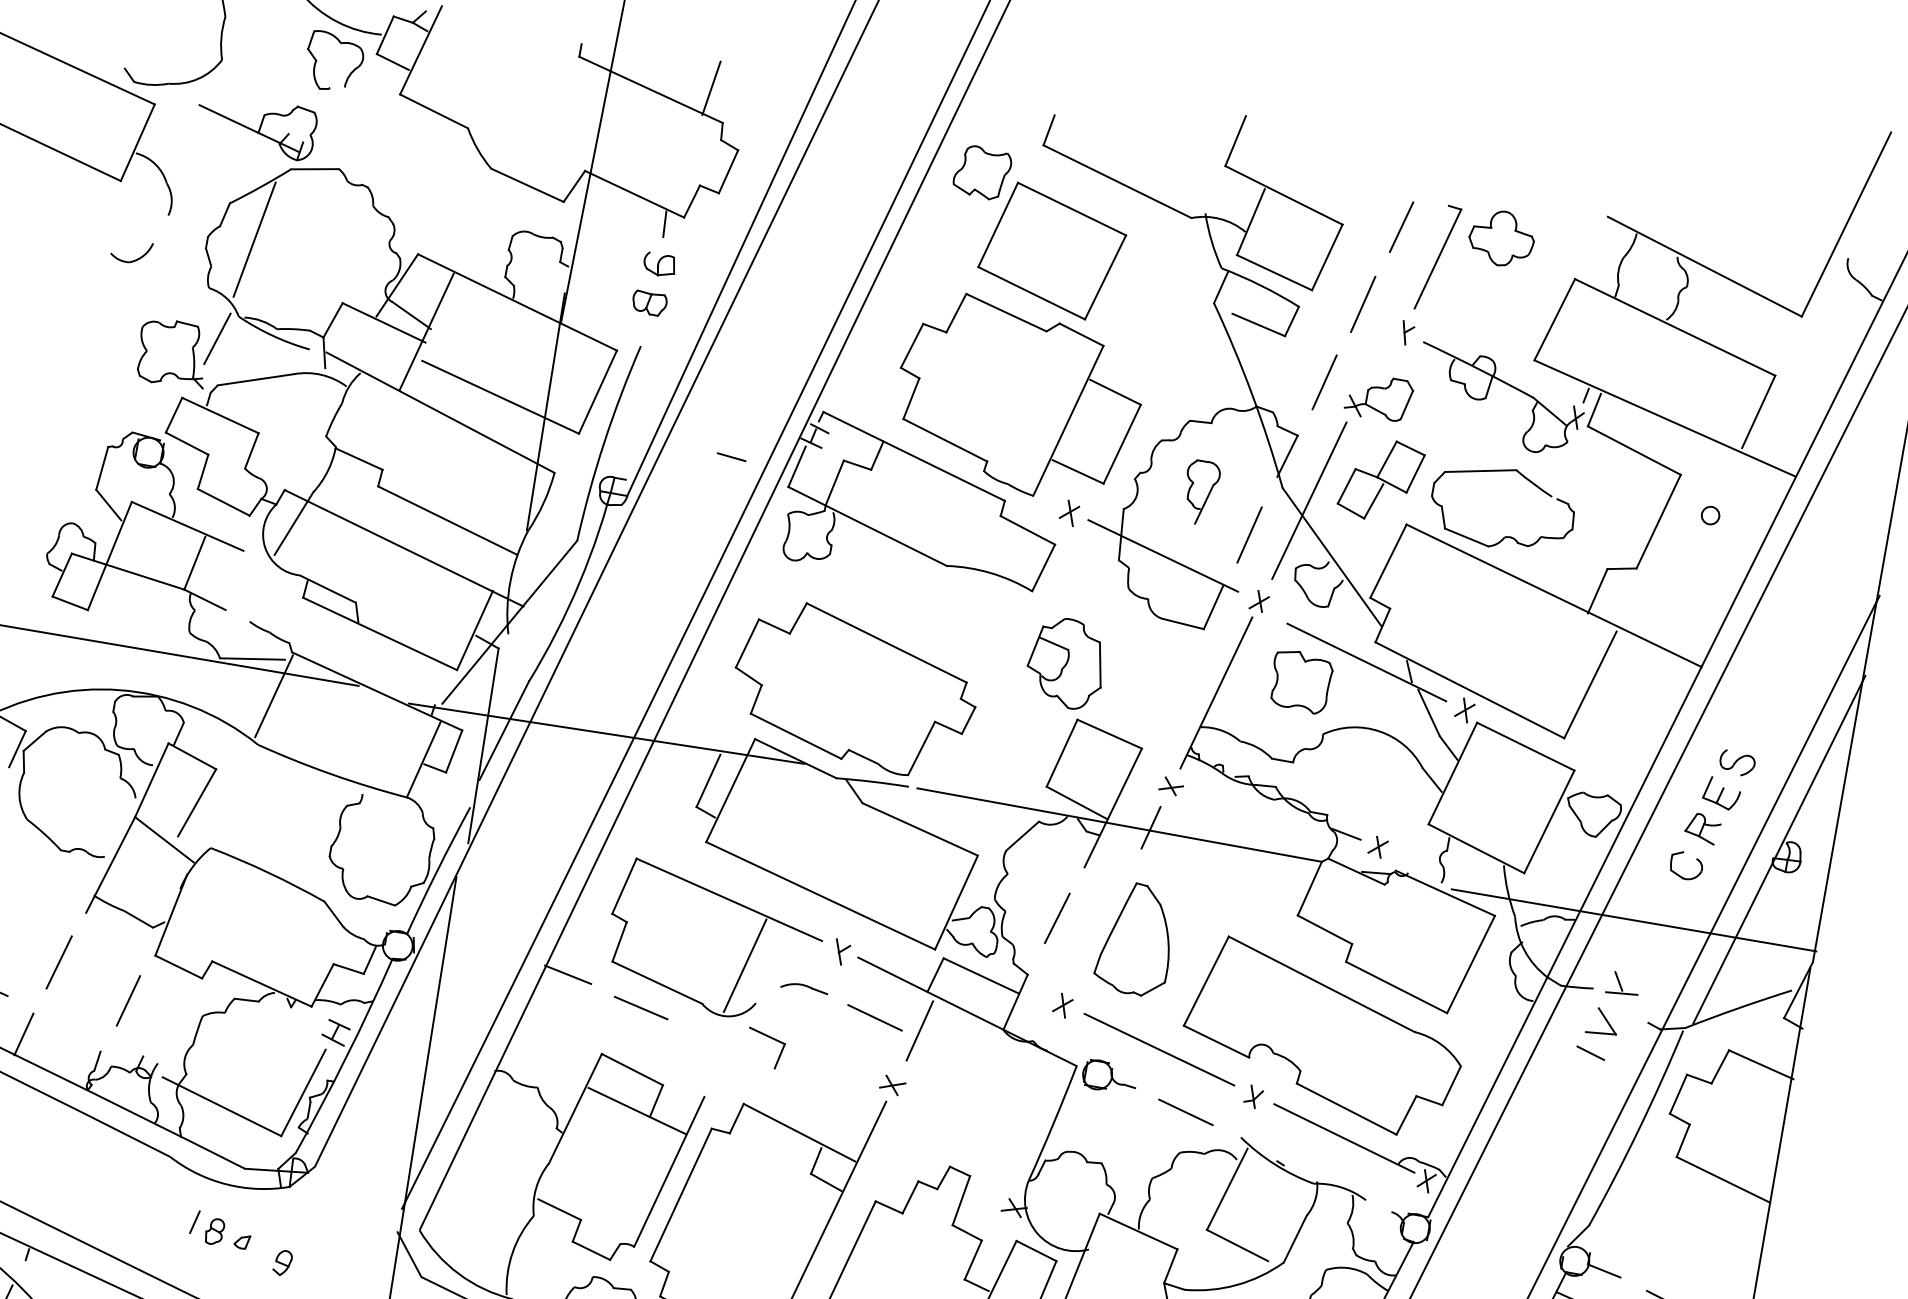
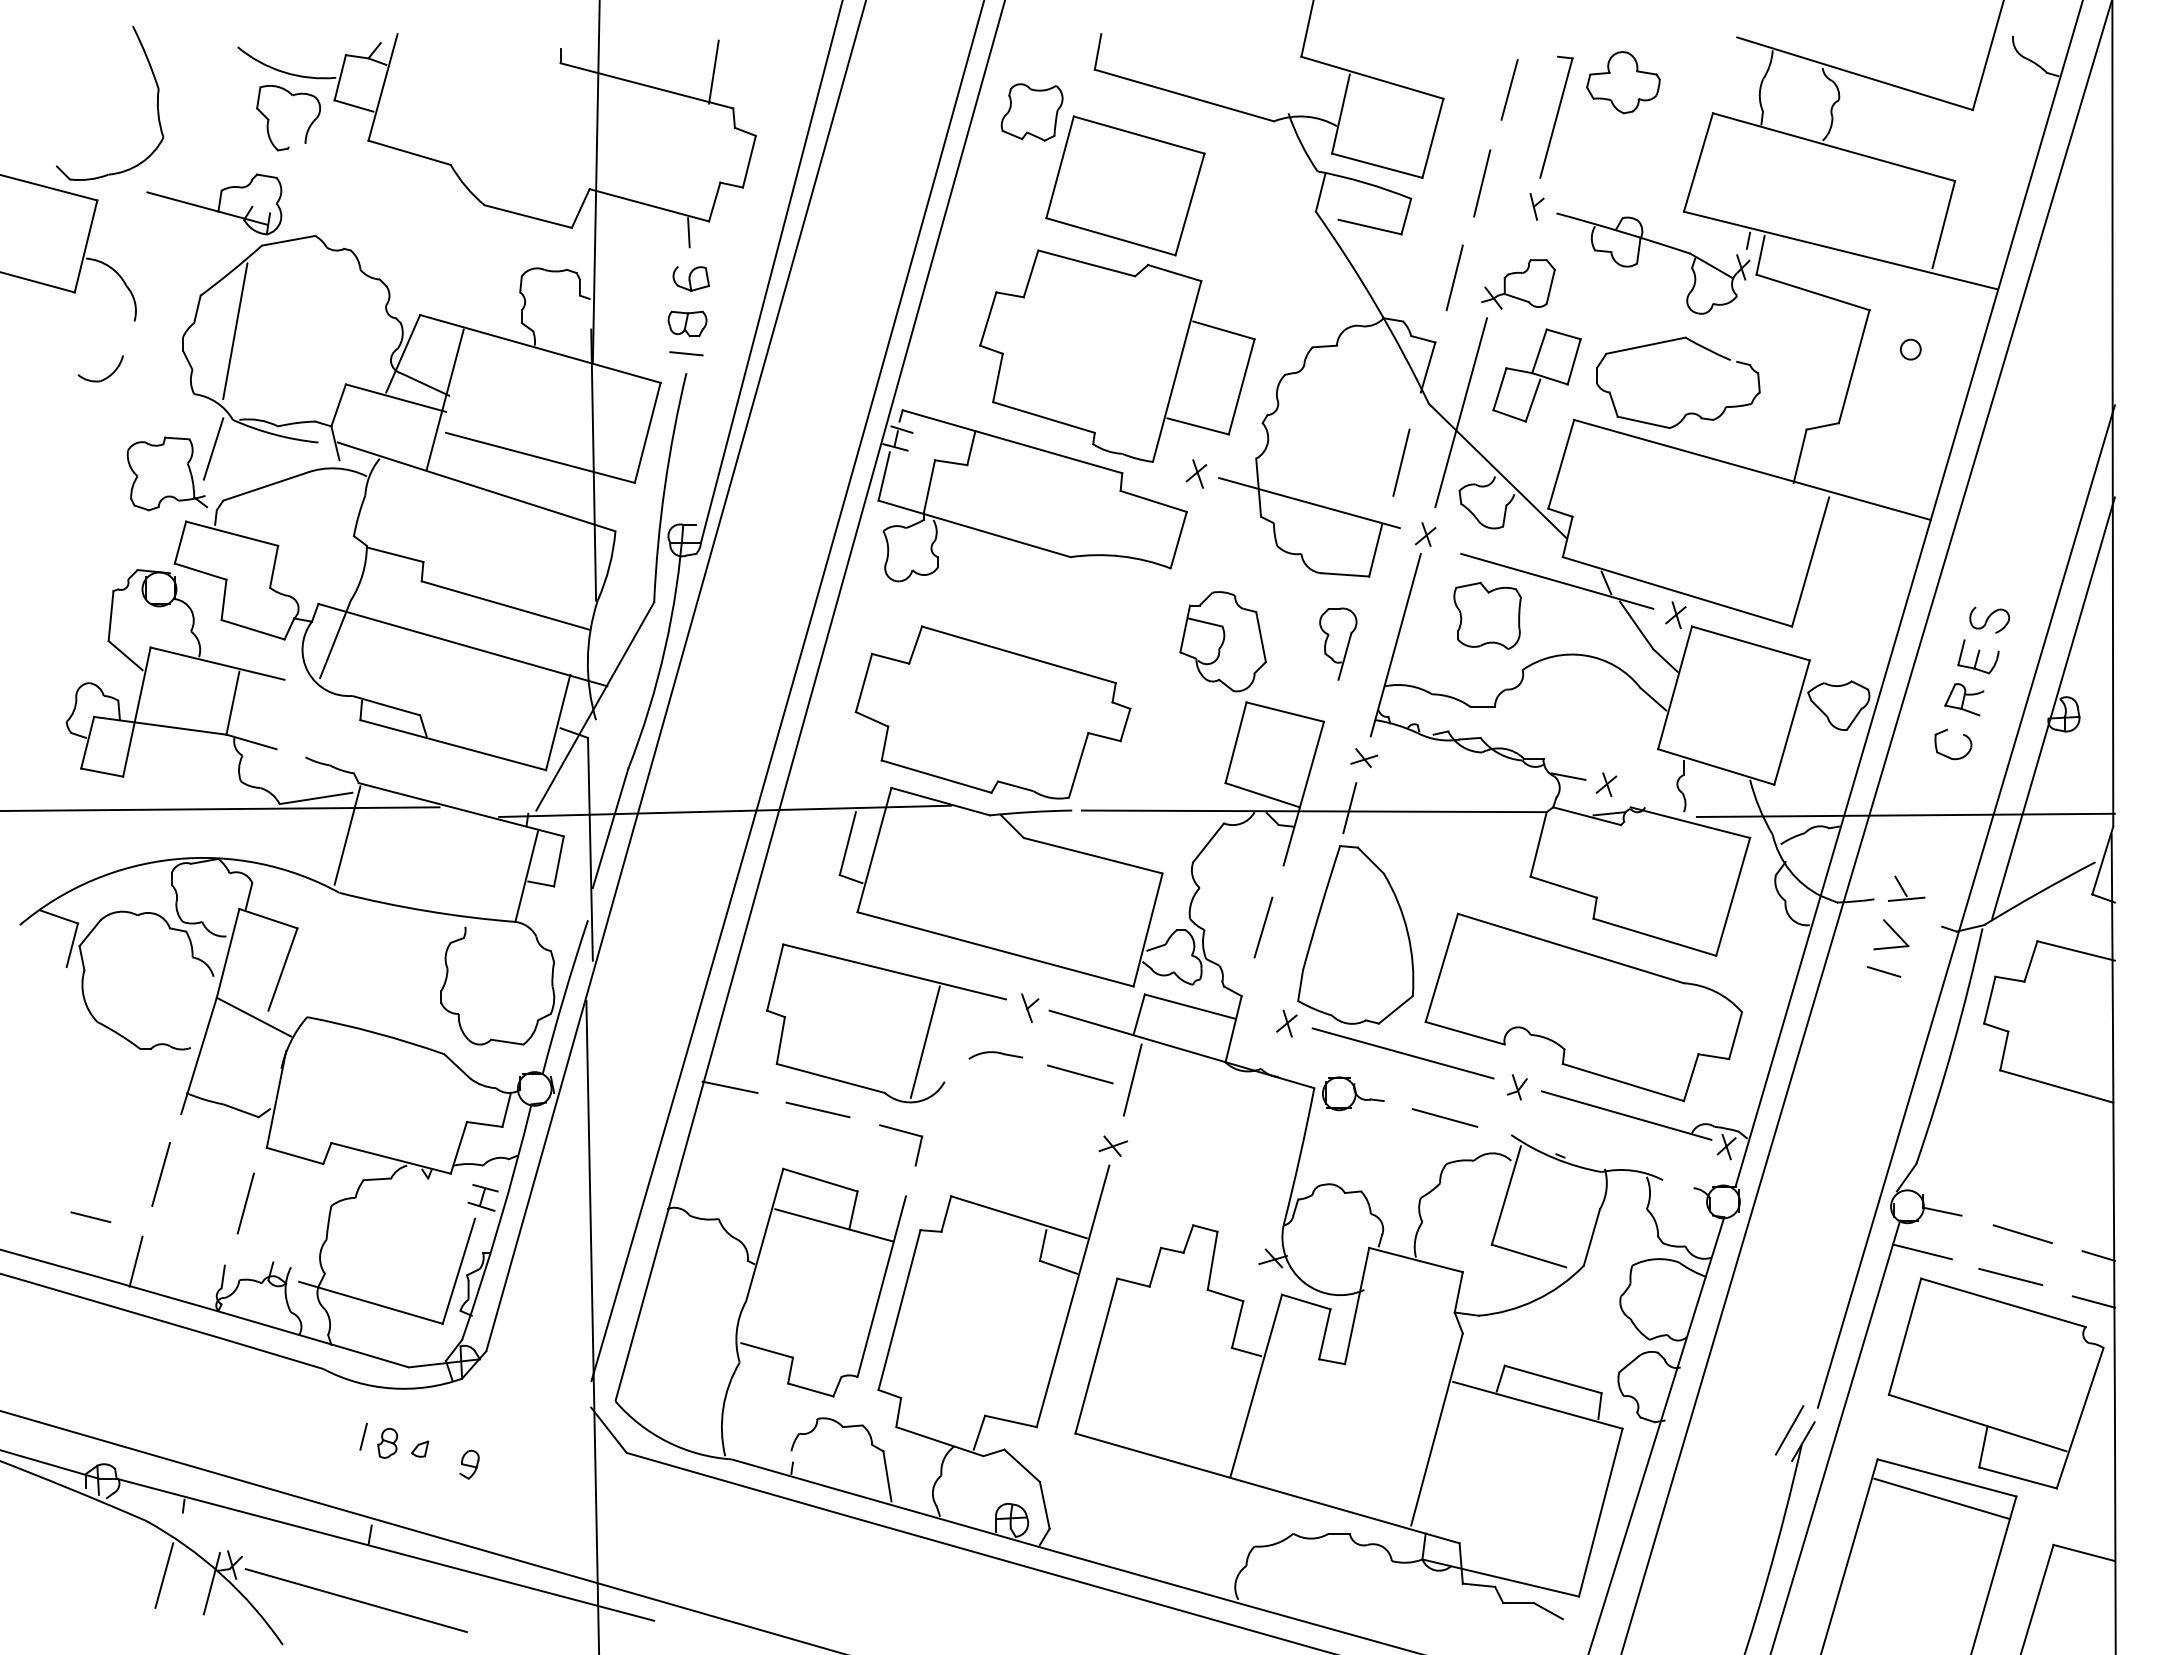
line: (731, 456) -> (686, 353), moved
part: (1200, 492) -> (1338, 643), moved
part: (1136, 938) -> (1355, 934), size x1.43
part: (771, 1039) -> (906, 1133), moved

